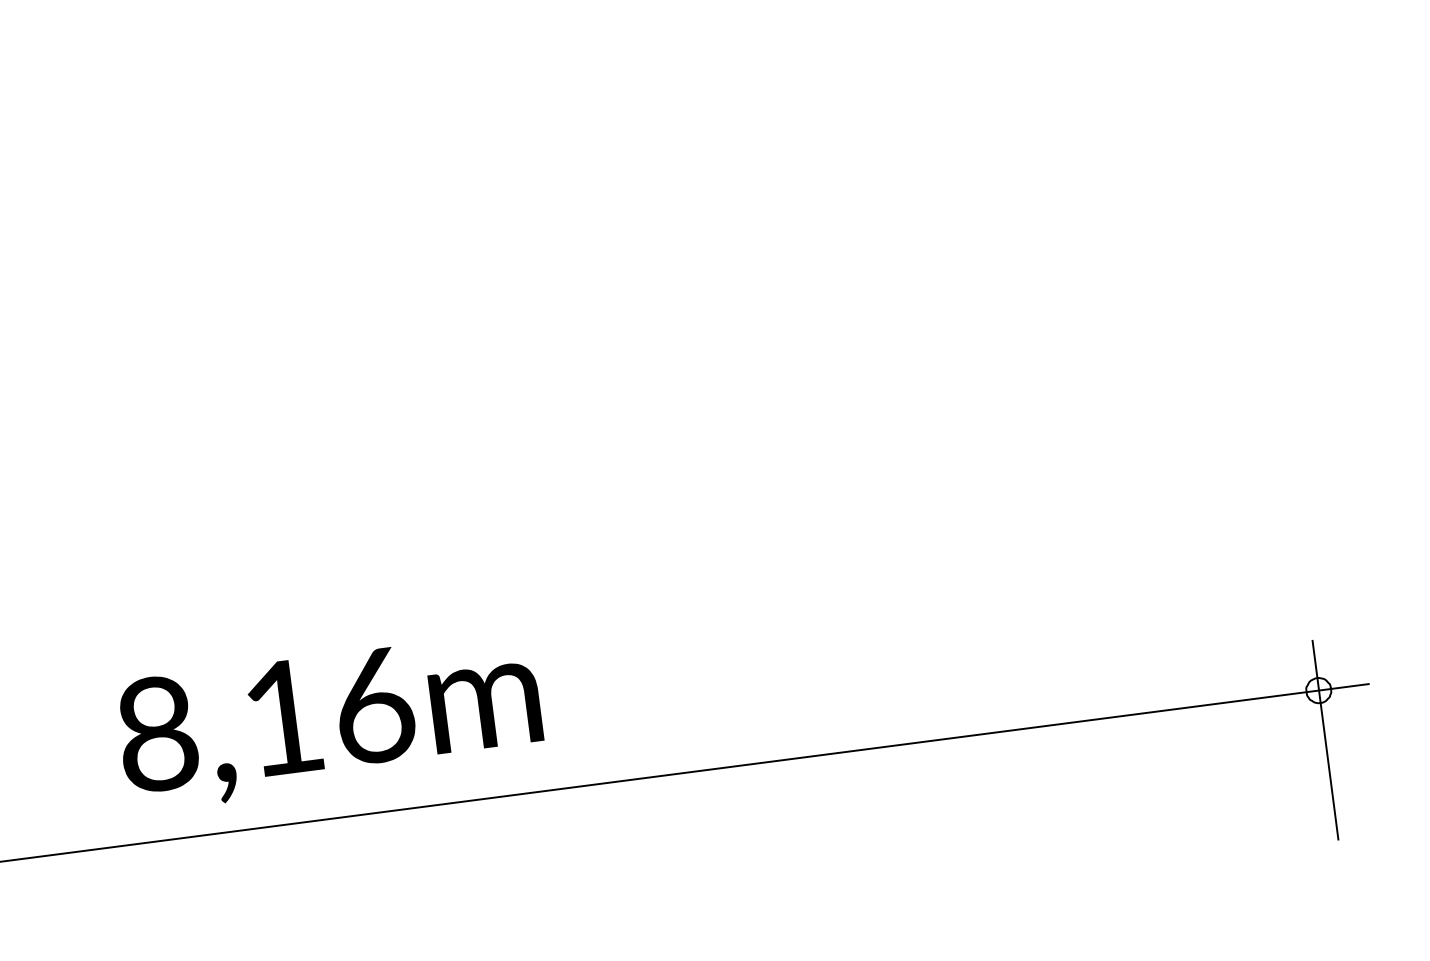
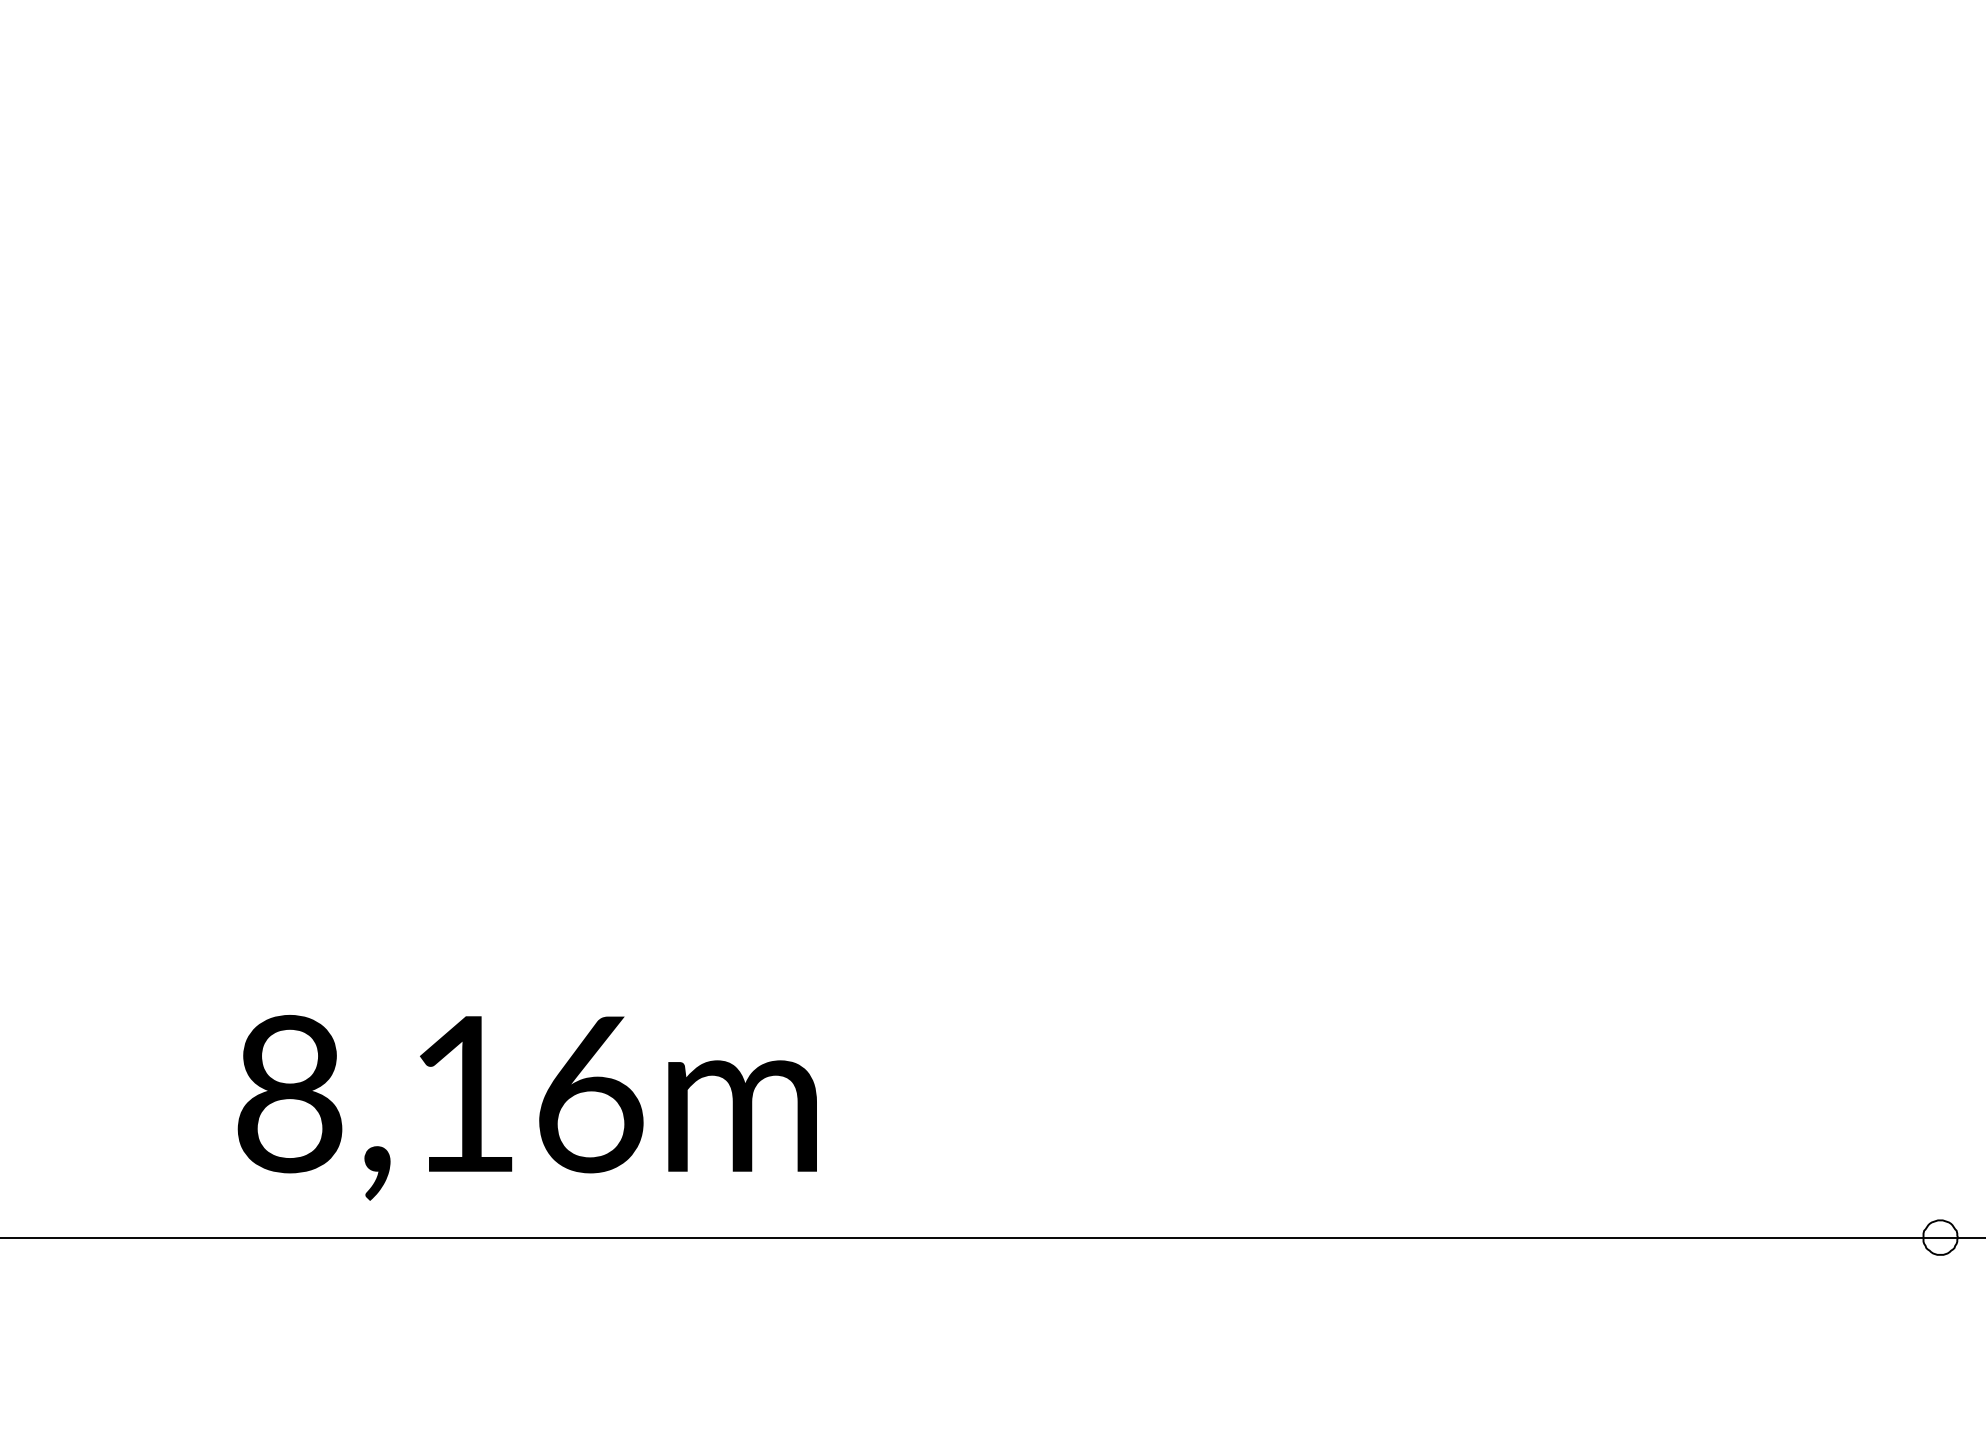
text: (329, 721) -> (526, 1107), moved
line: (1325, 740) -> (1940, 1306), removed

